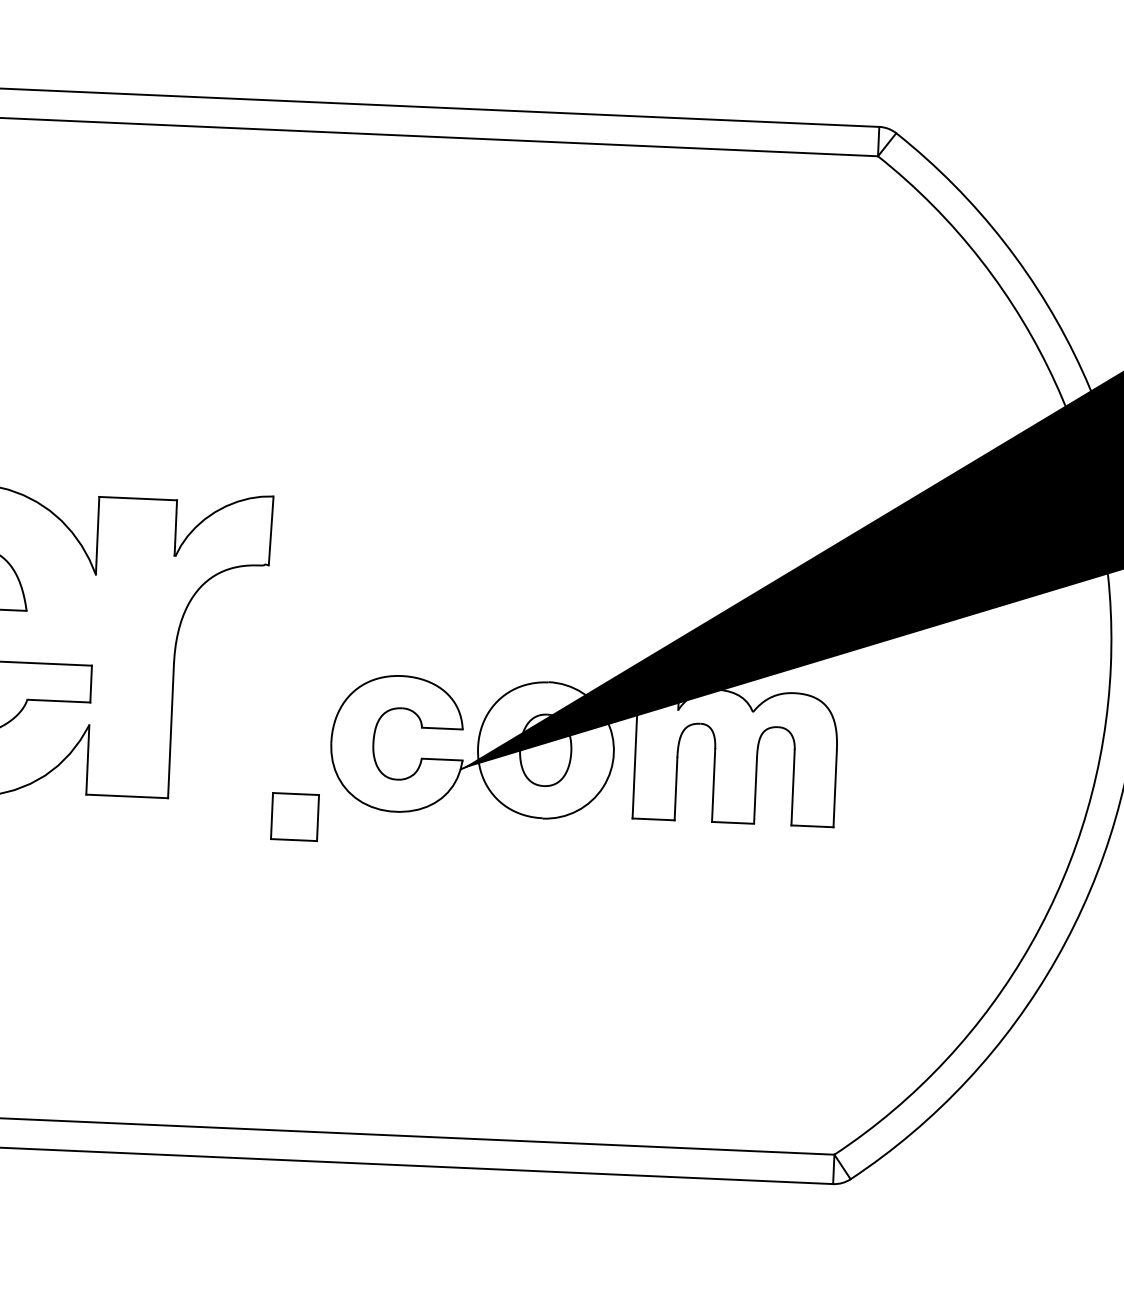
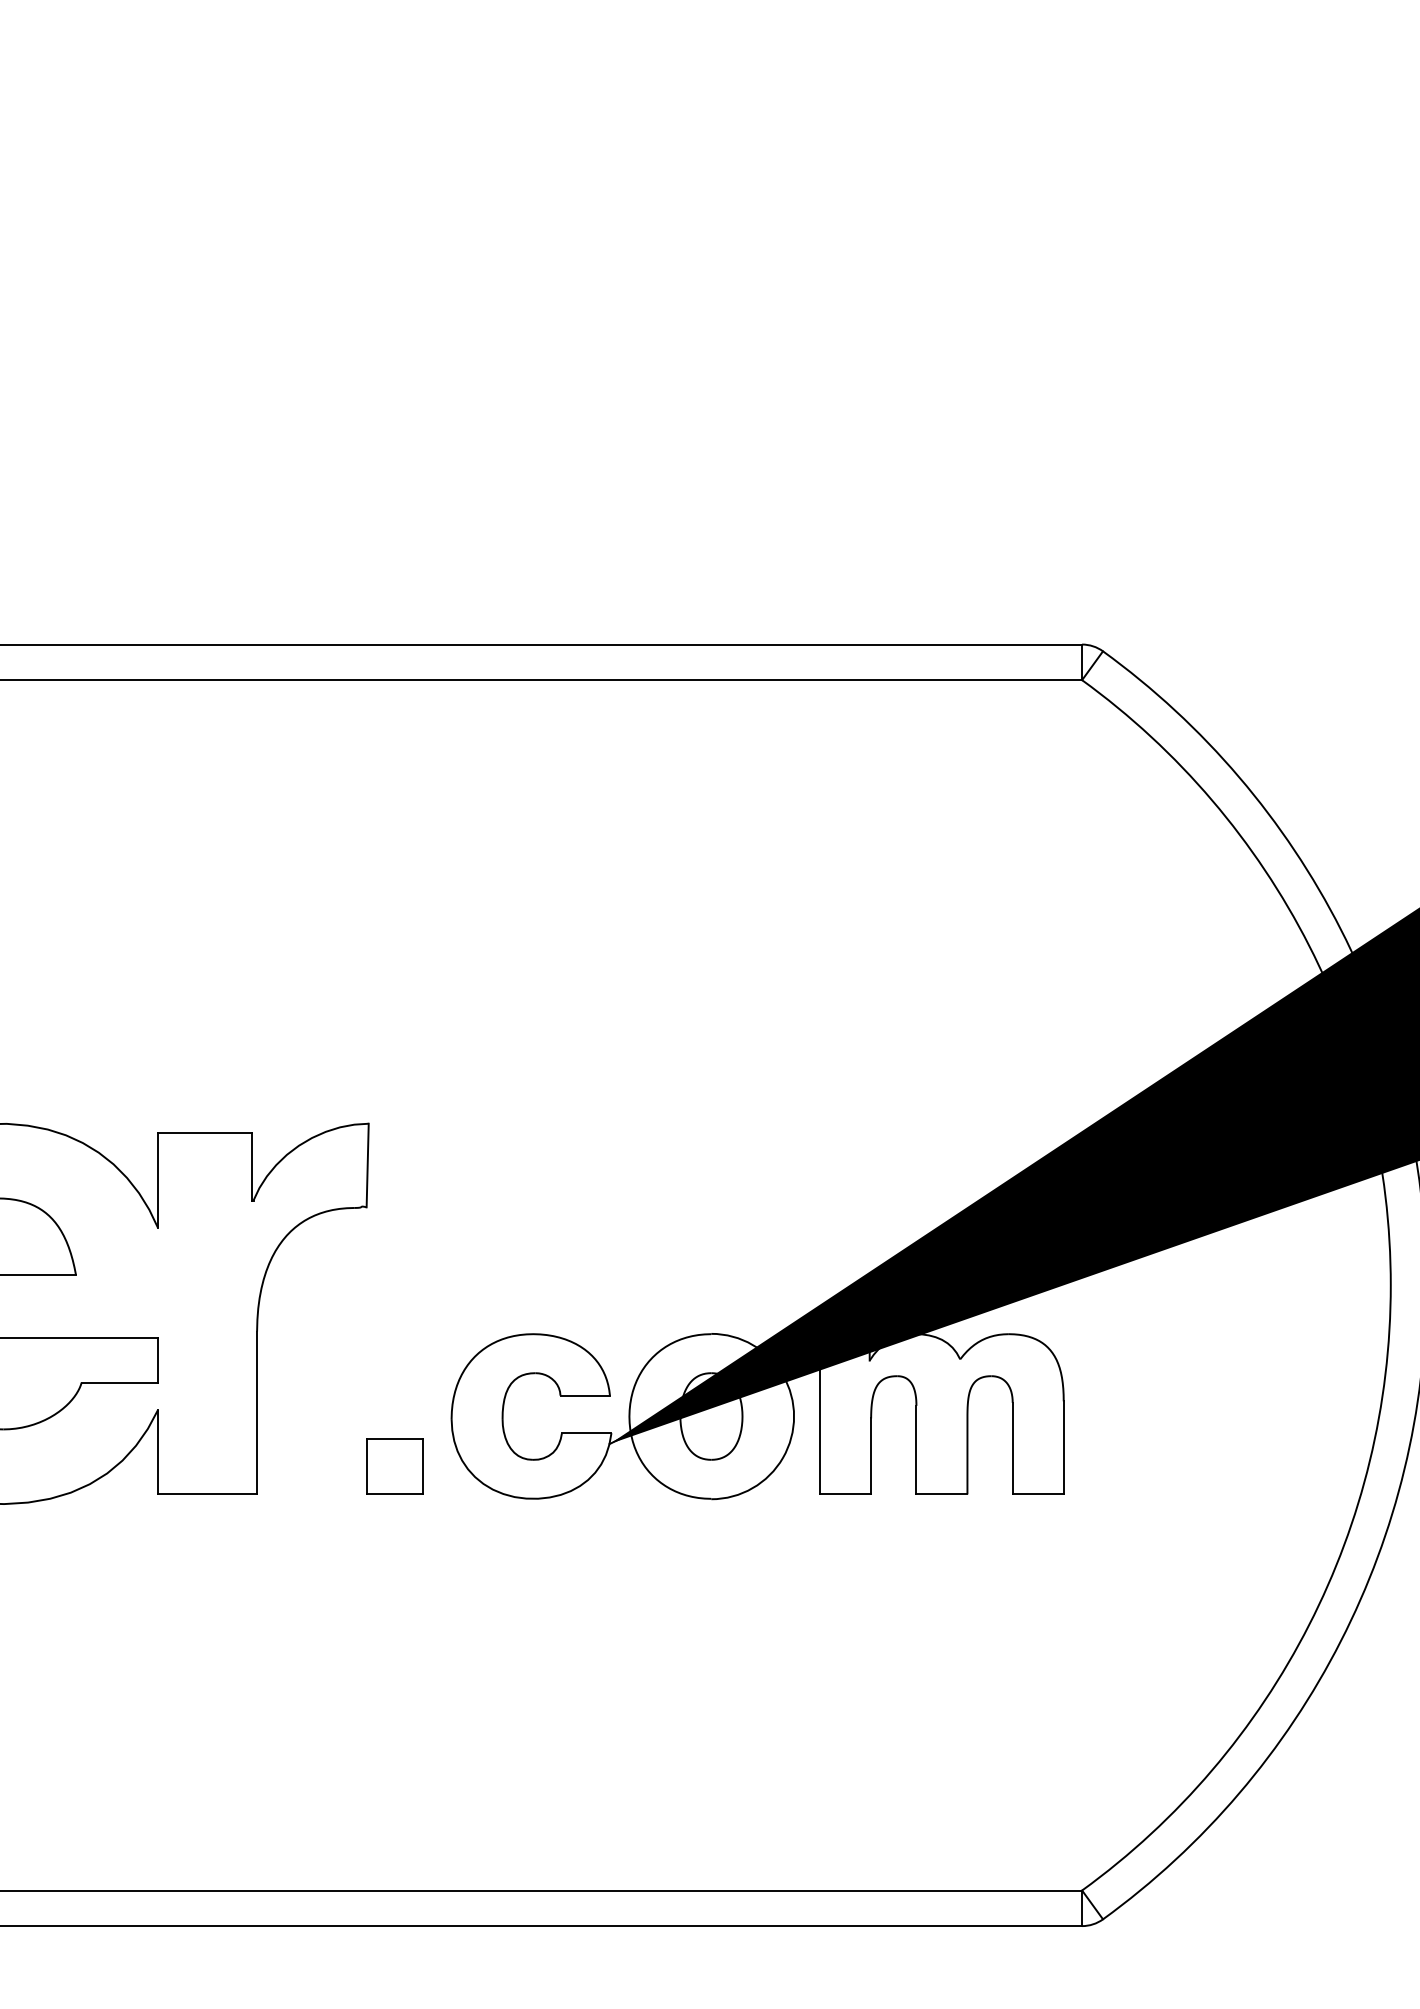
part: (294, 817) -> (394, 1466), moved

